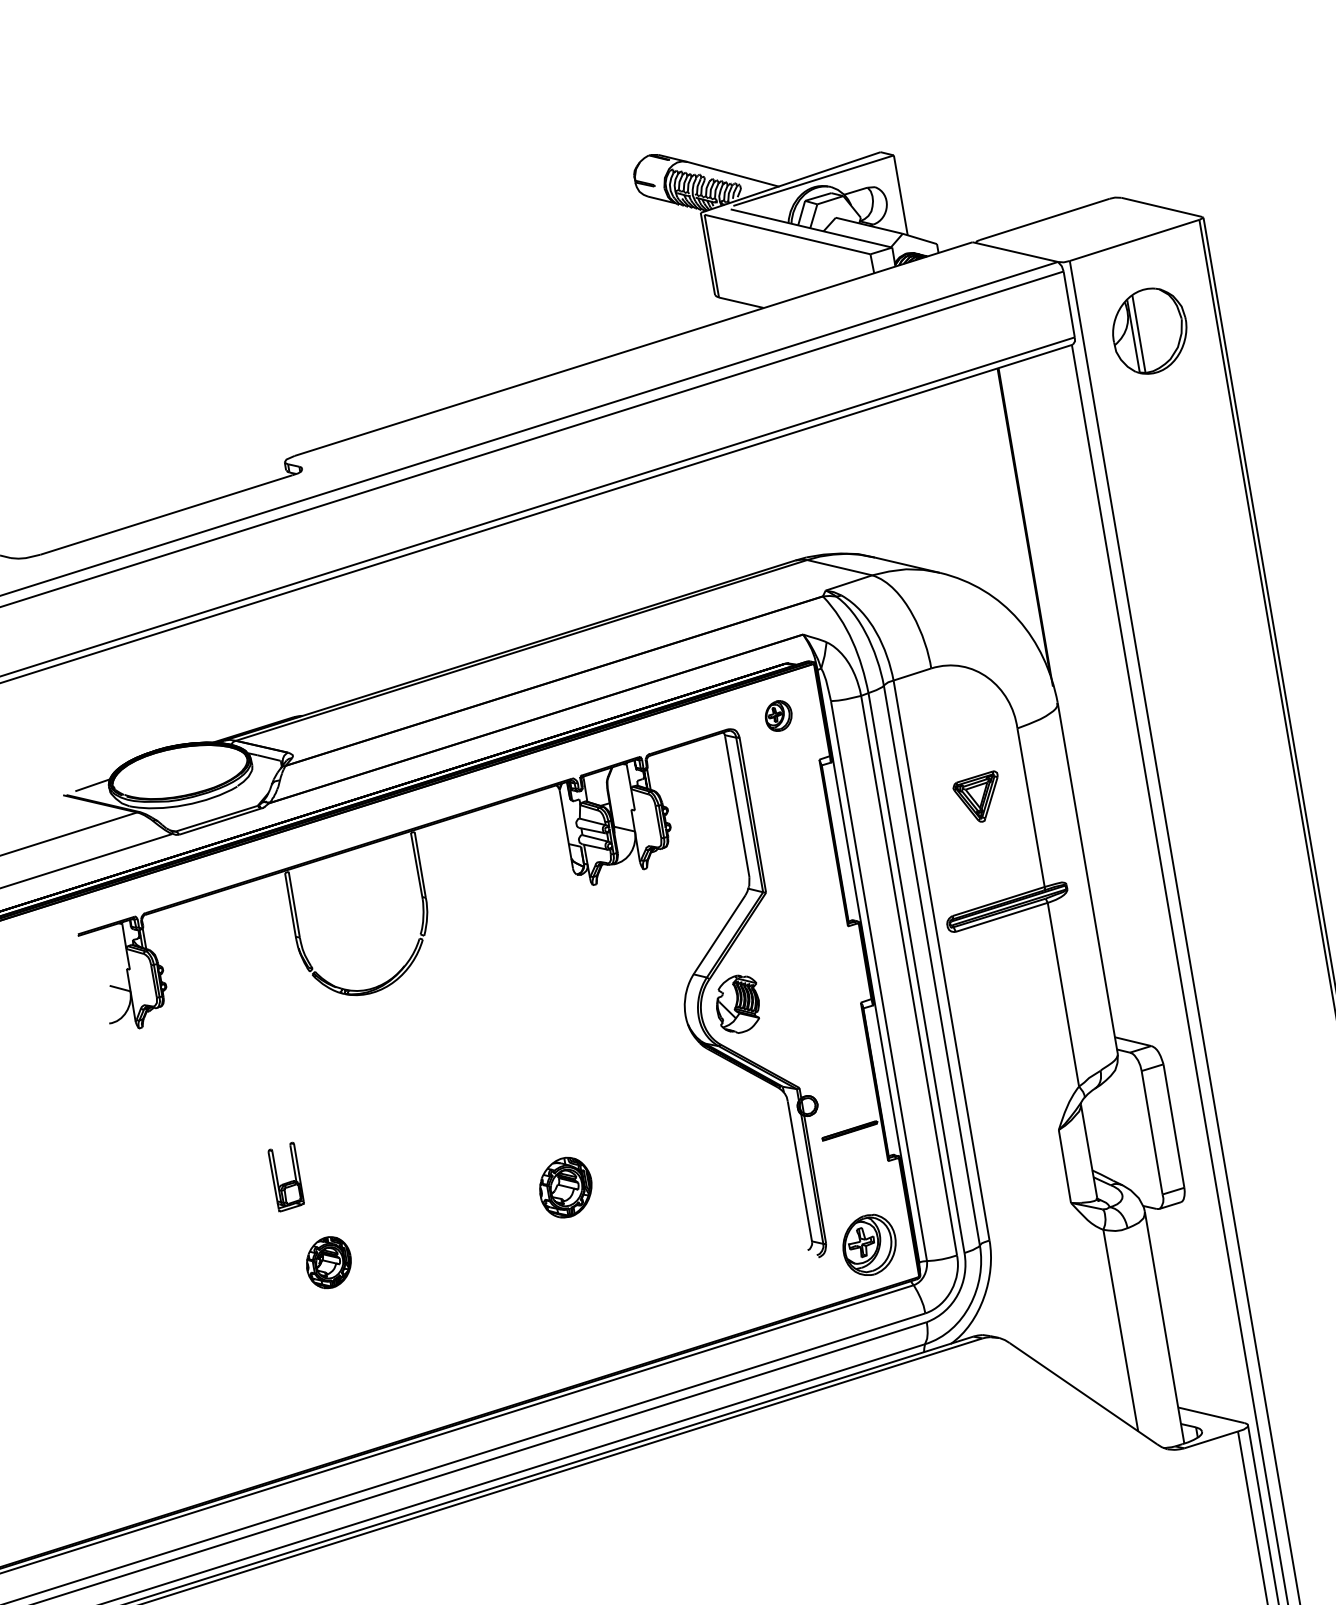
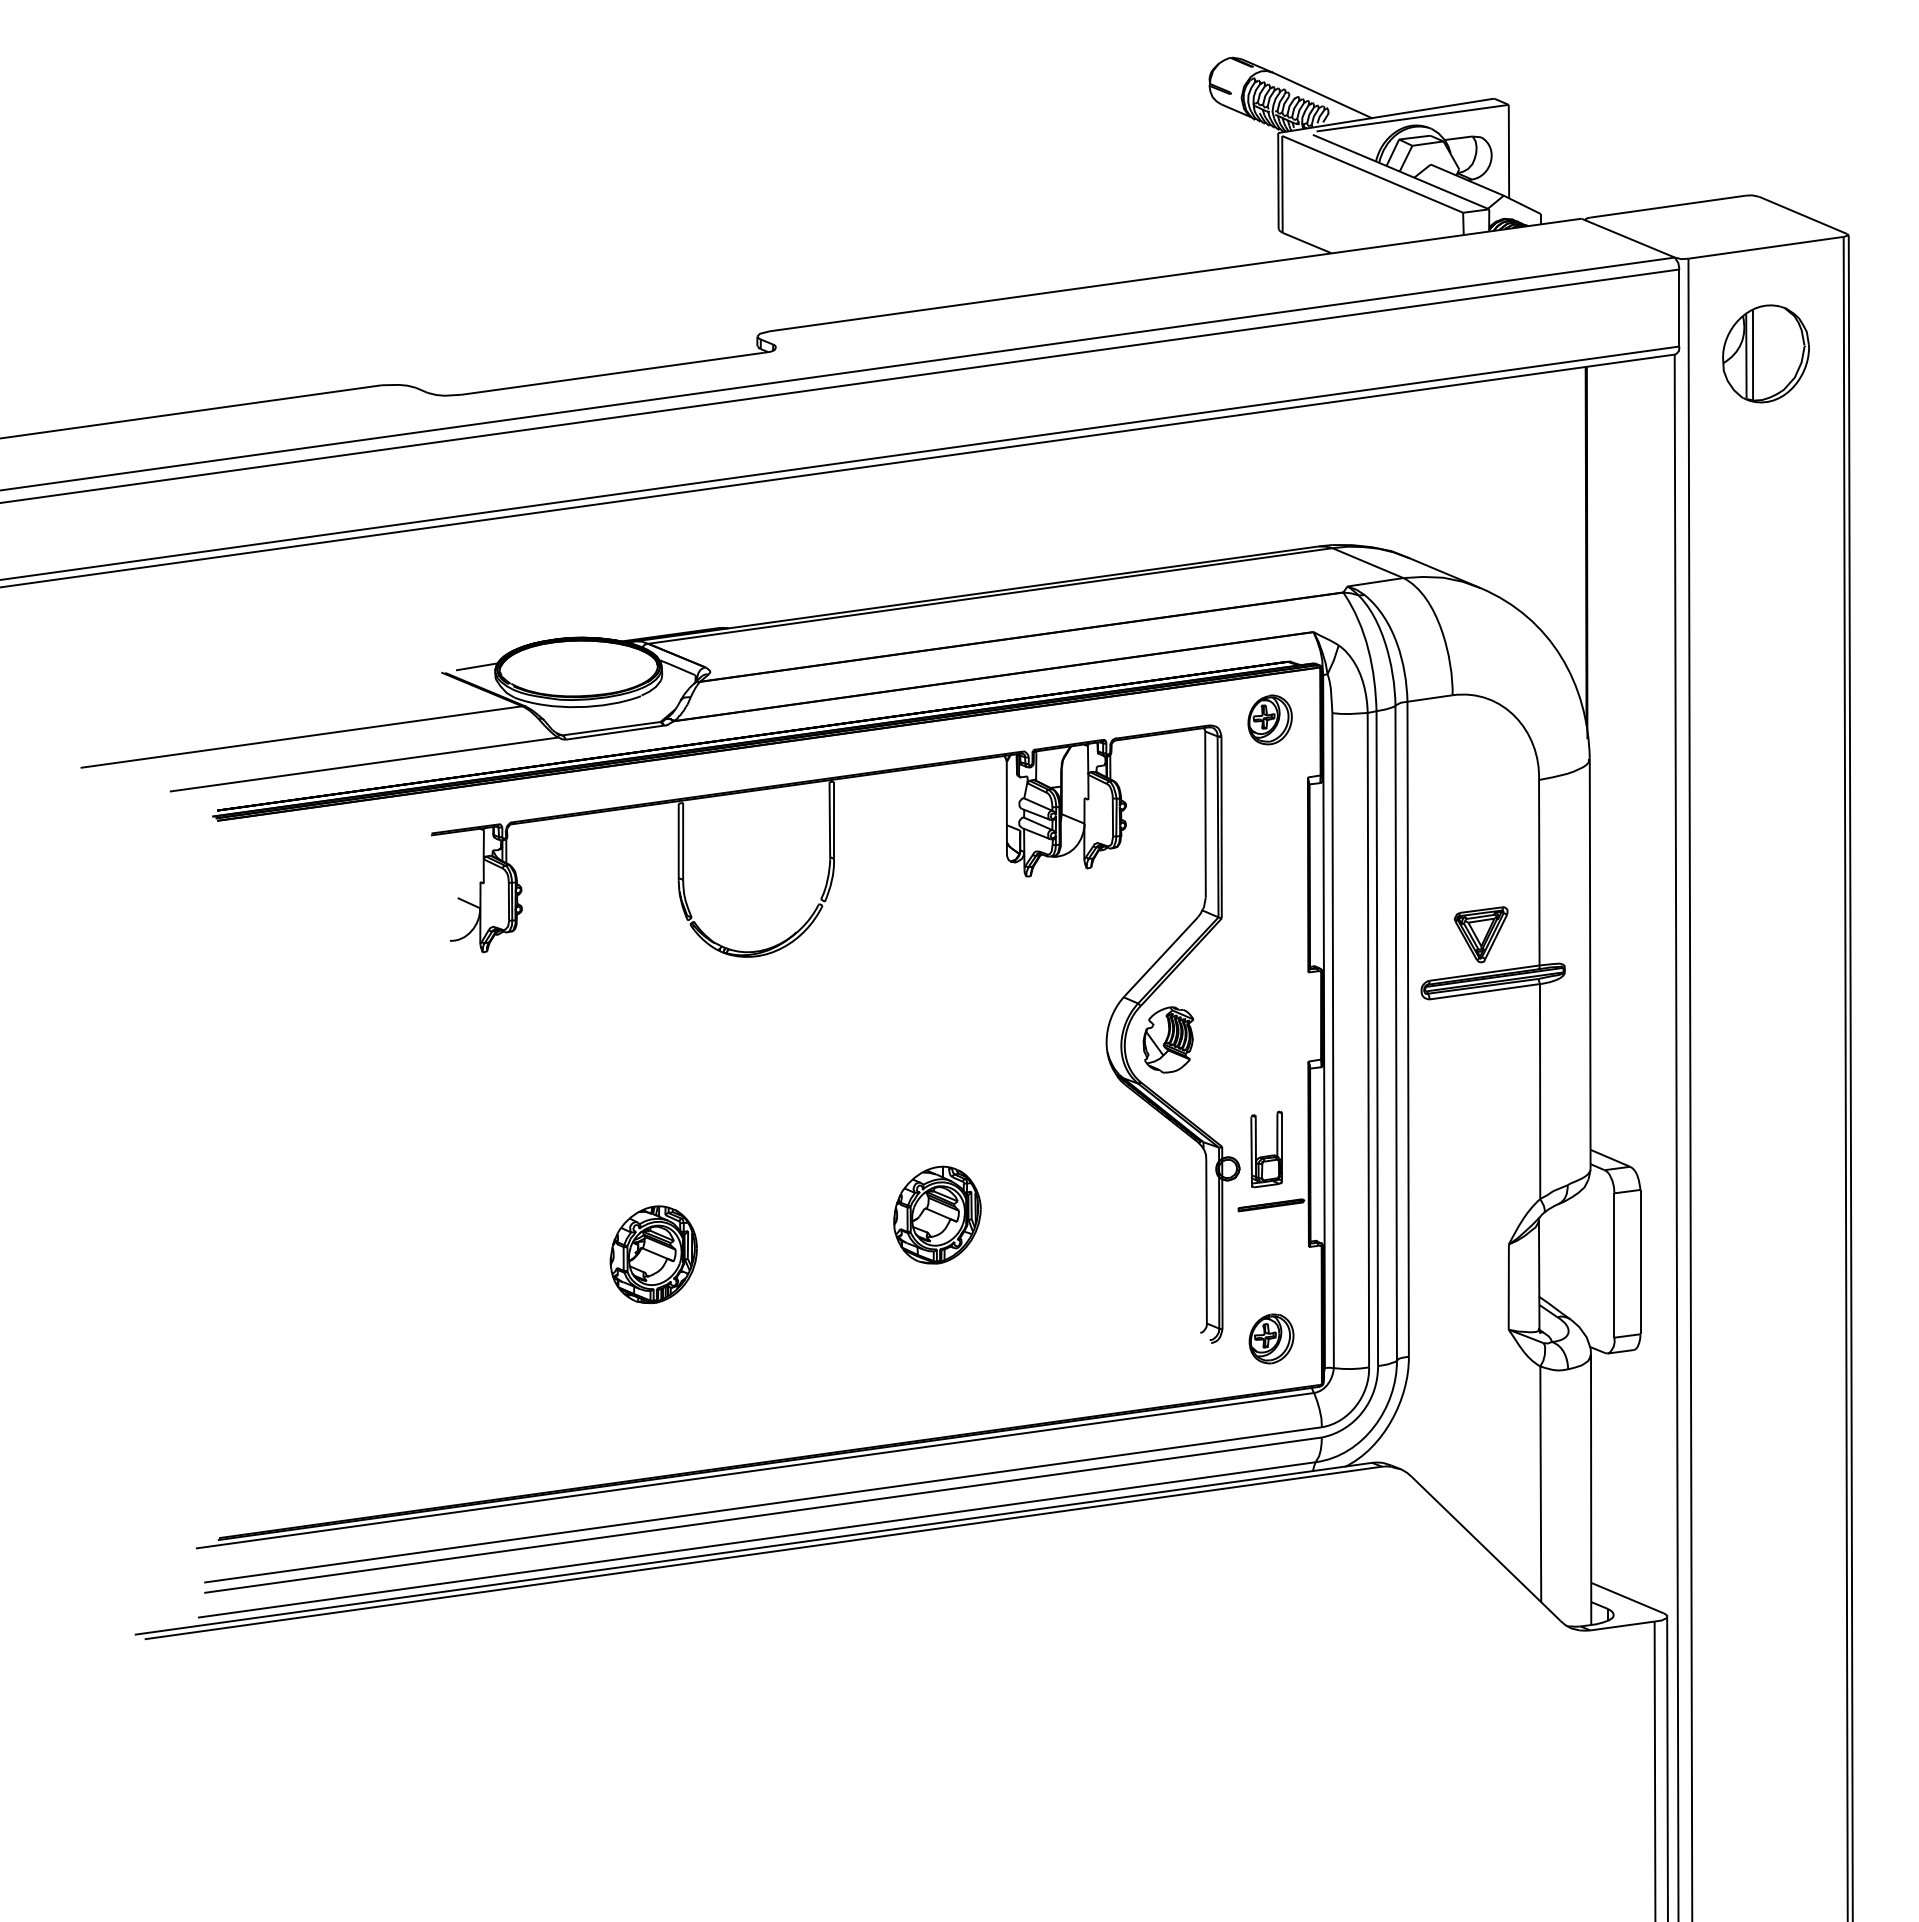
part: (778, 715) -> (1269, 719), size x1.43
part: (977, 798) -> (1480, 934), moved
part: (286, 1177) -> (1266, 1149), moved
part: (565, 1187) -> (937, 1214), size x1.43
part: (869, 1244) -> (1271, 1338), size x0.71
part: (328, 1262) -> (653, 1254), size x1.67

